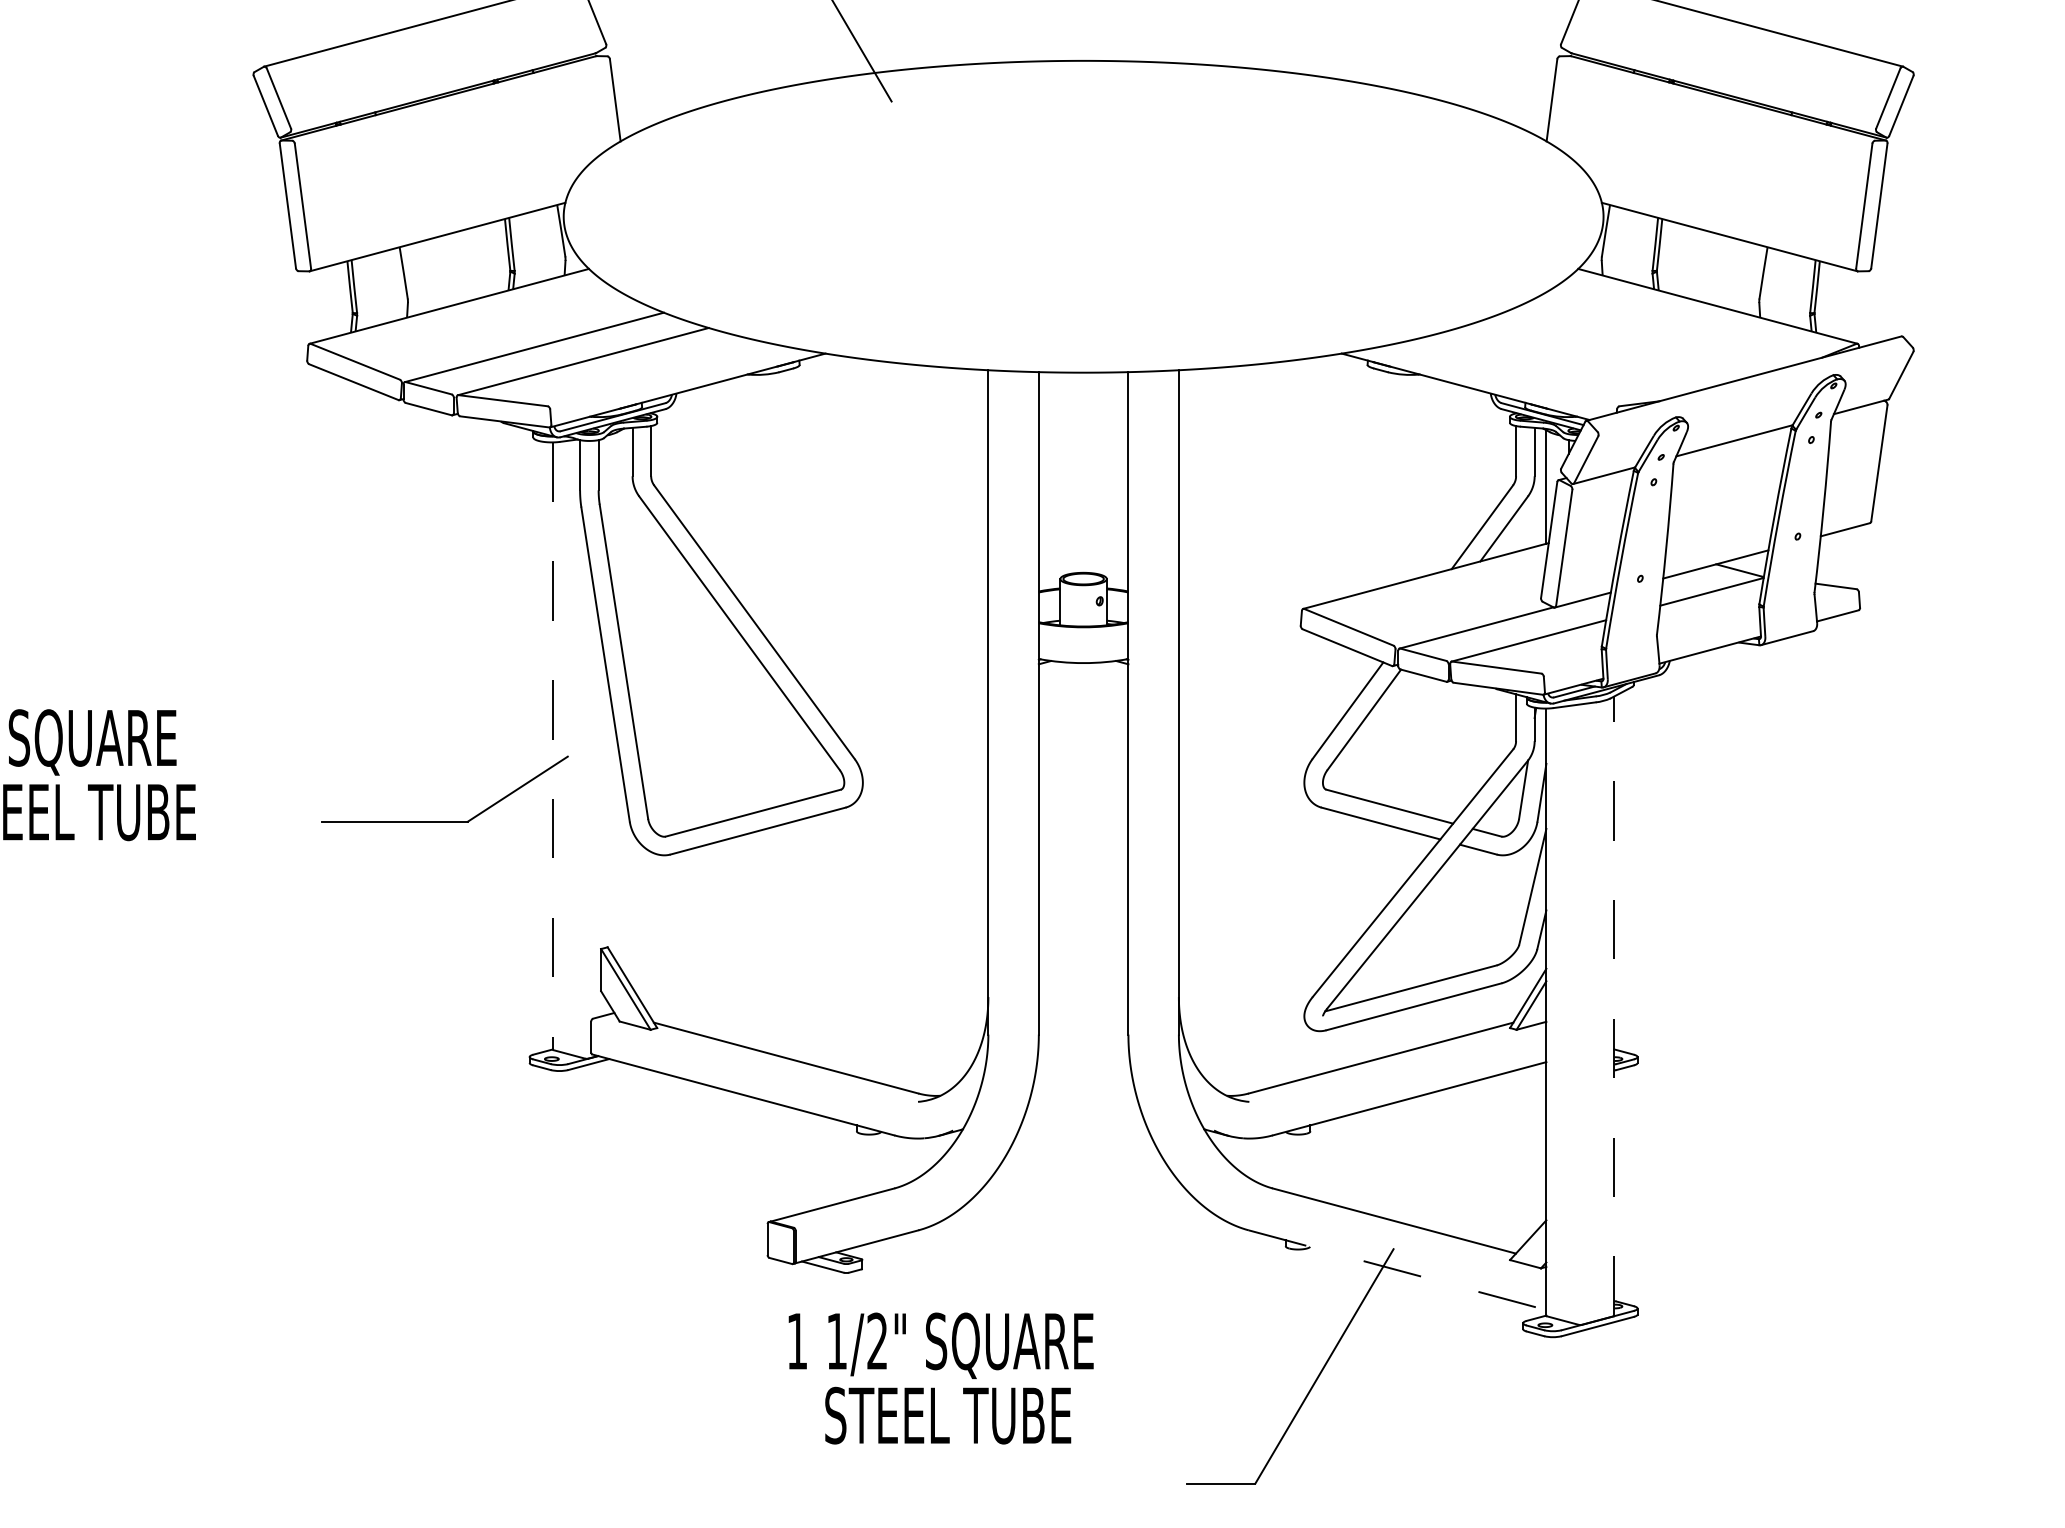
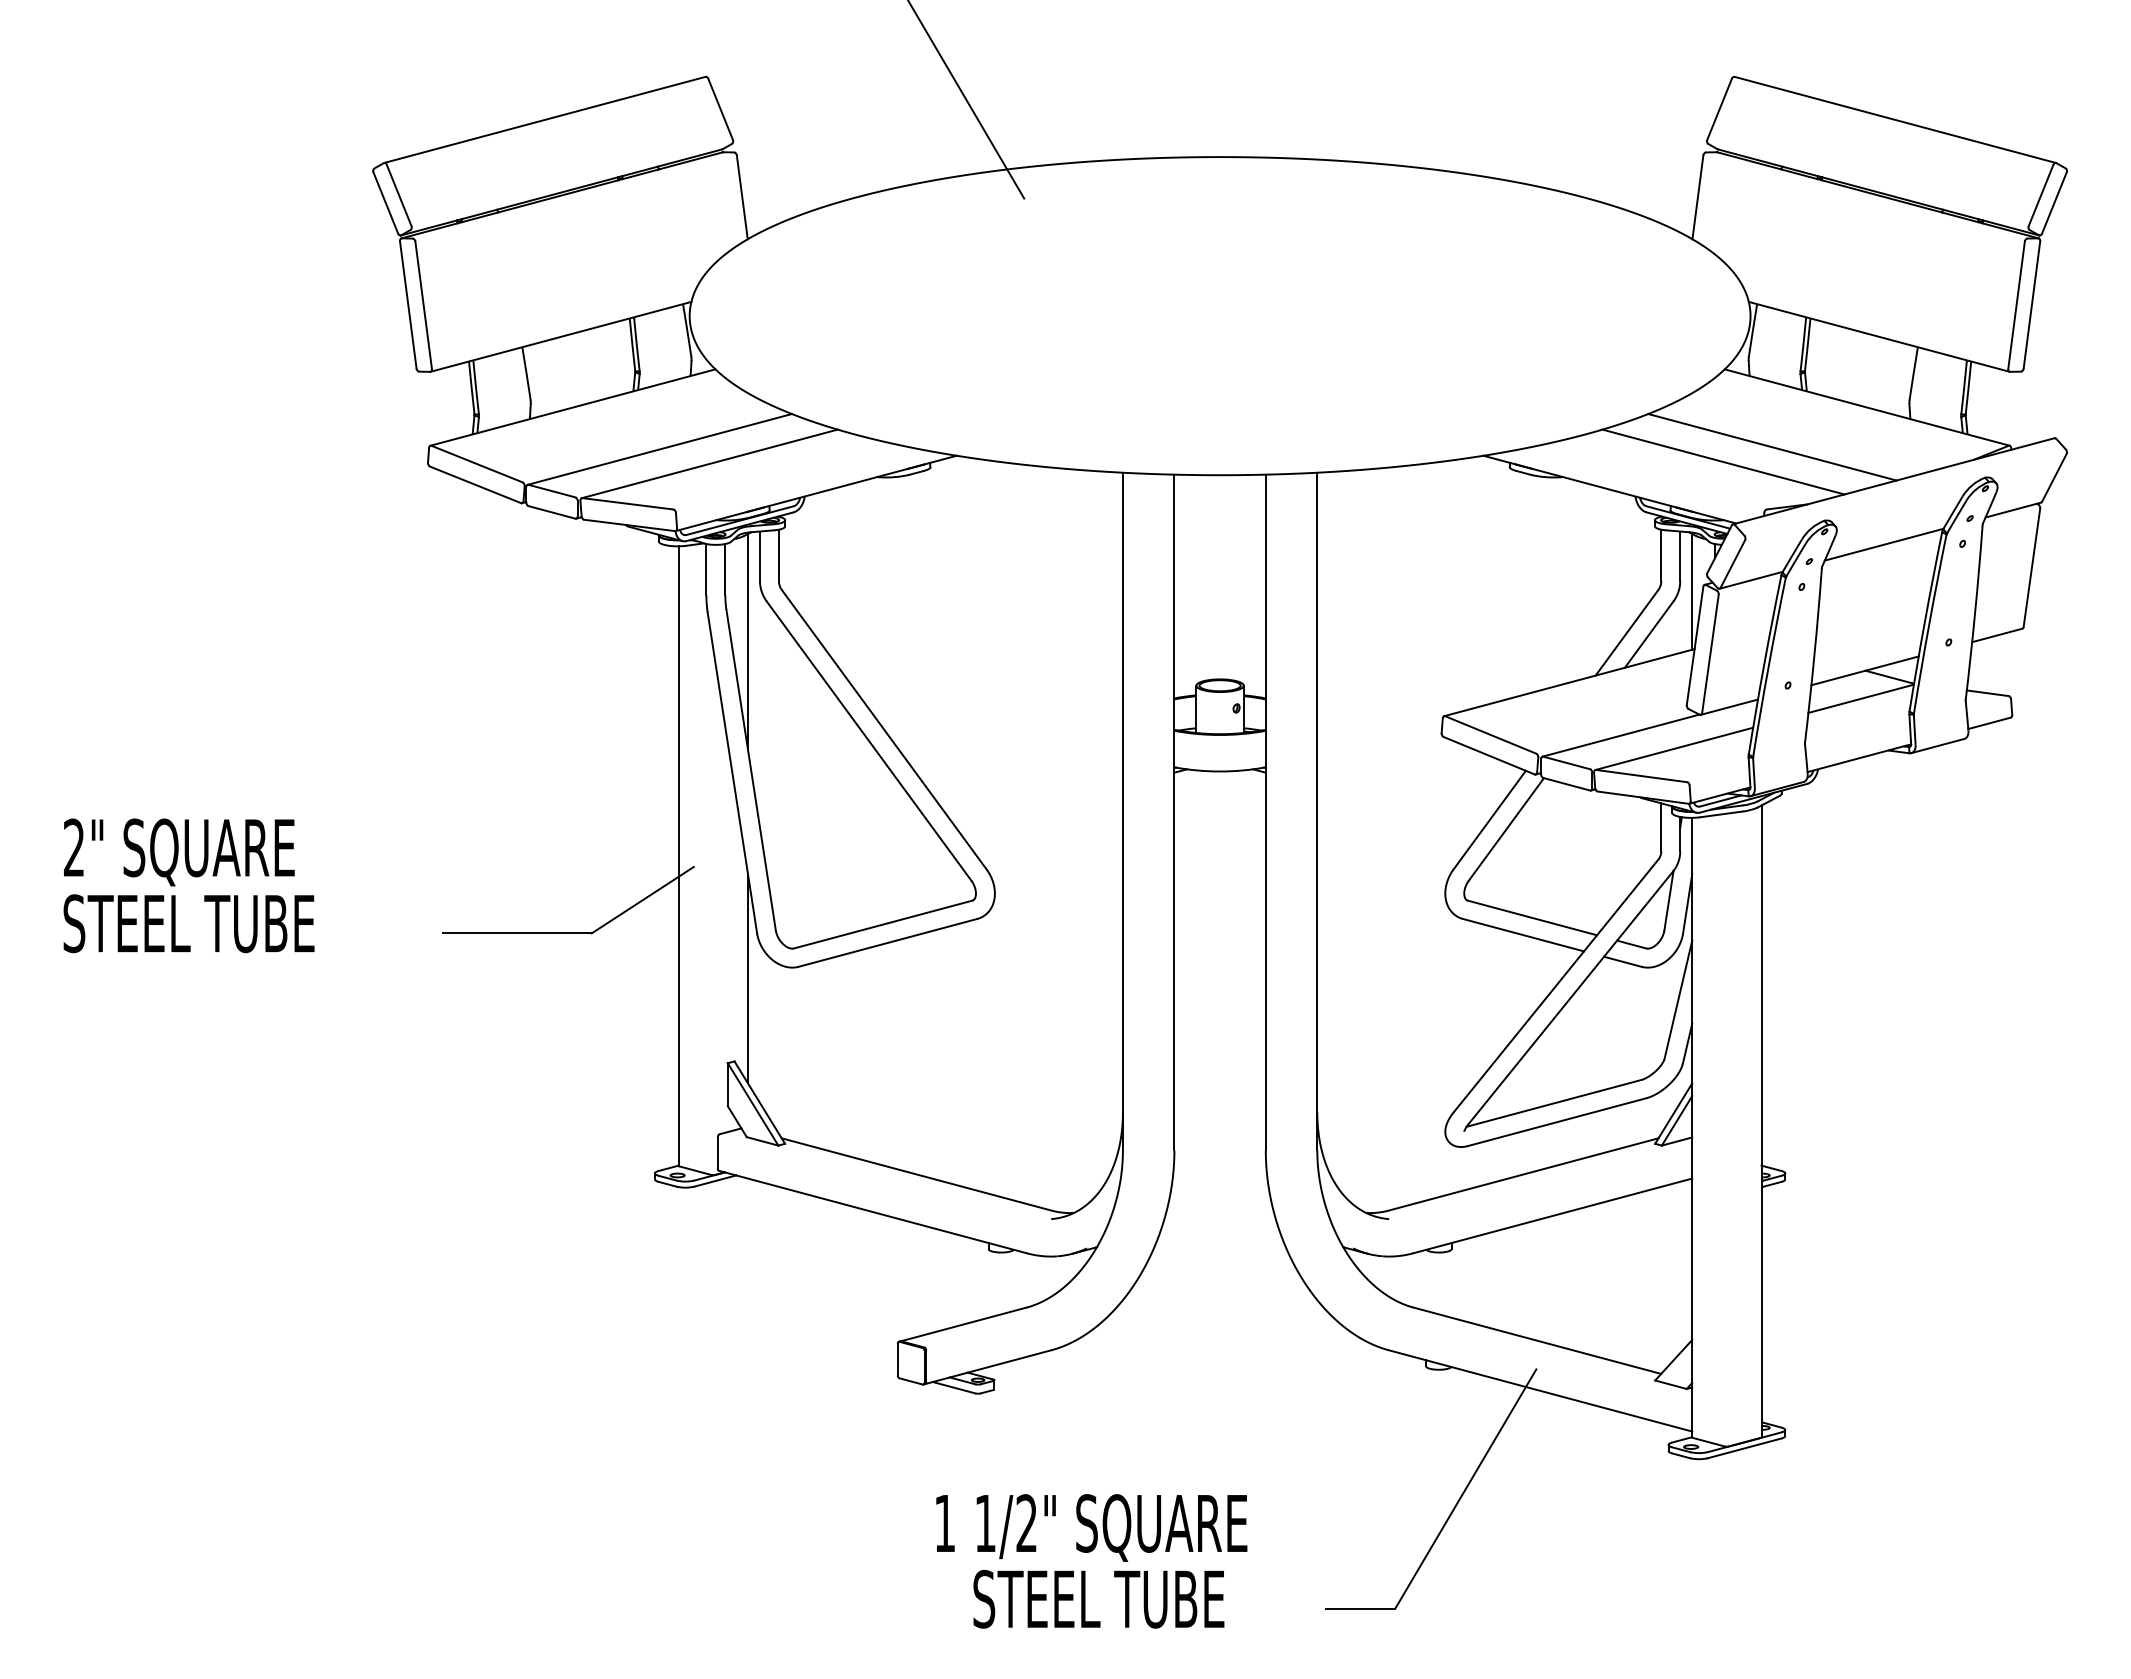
line: (1625, 345) -> (1772, 447), added
line: (1577, 359) -> (1723, 461), added
line: (621, 535) -> (748, 641), added
line: (552, 746) -> (678, 856), dashed -> solid
line: (621, 866) -> (748, 978), added
line: (1614, 1006) -> (1761, 1121), dashed -> solid
line: (1397, 1270) -> (1540, 1391), dashed -> solid
text: (940, 1378) -> (1091, 1561), moved

